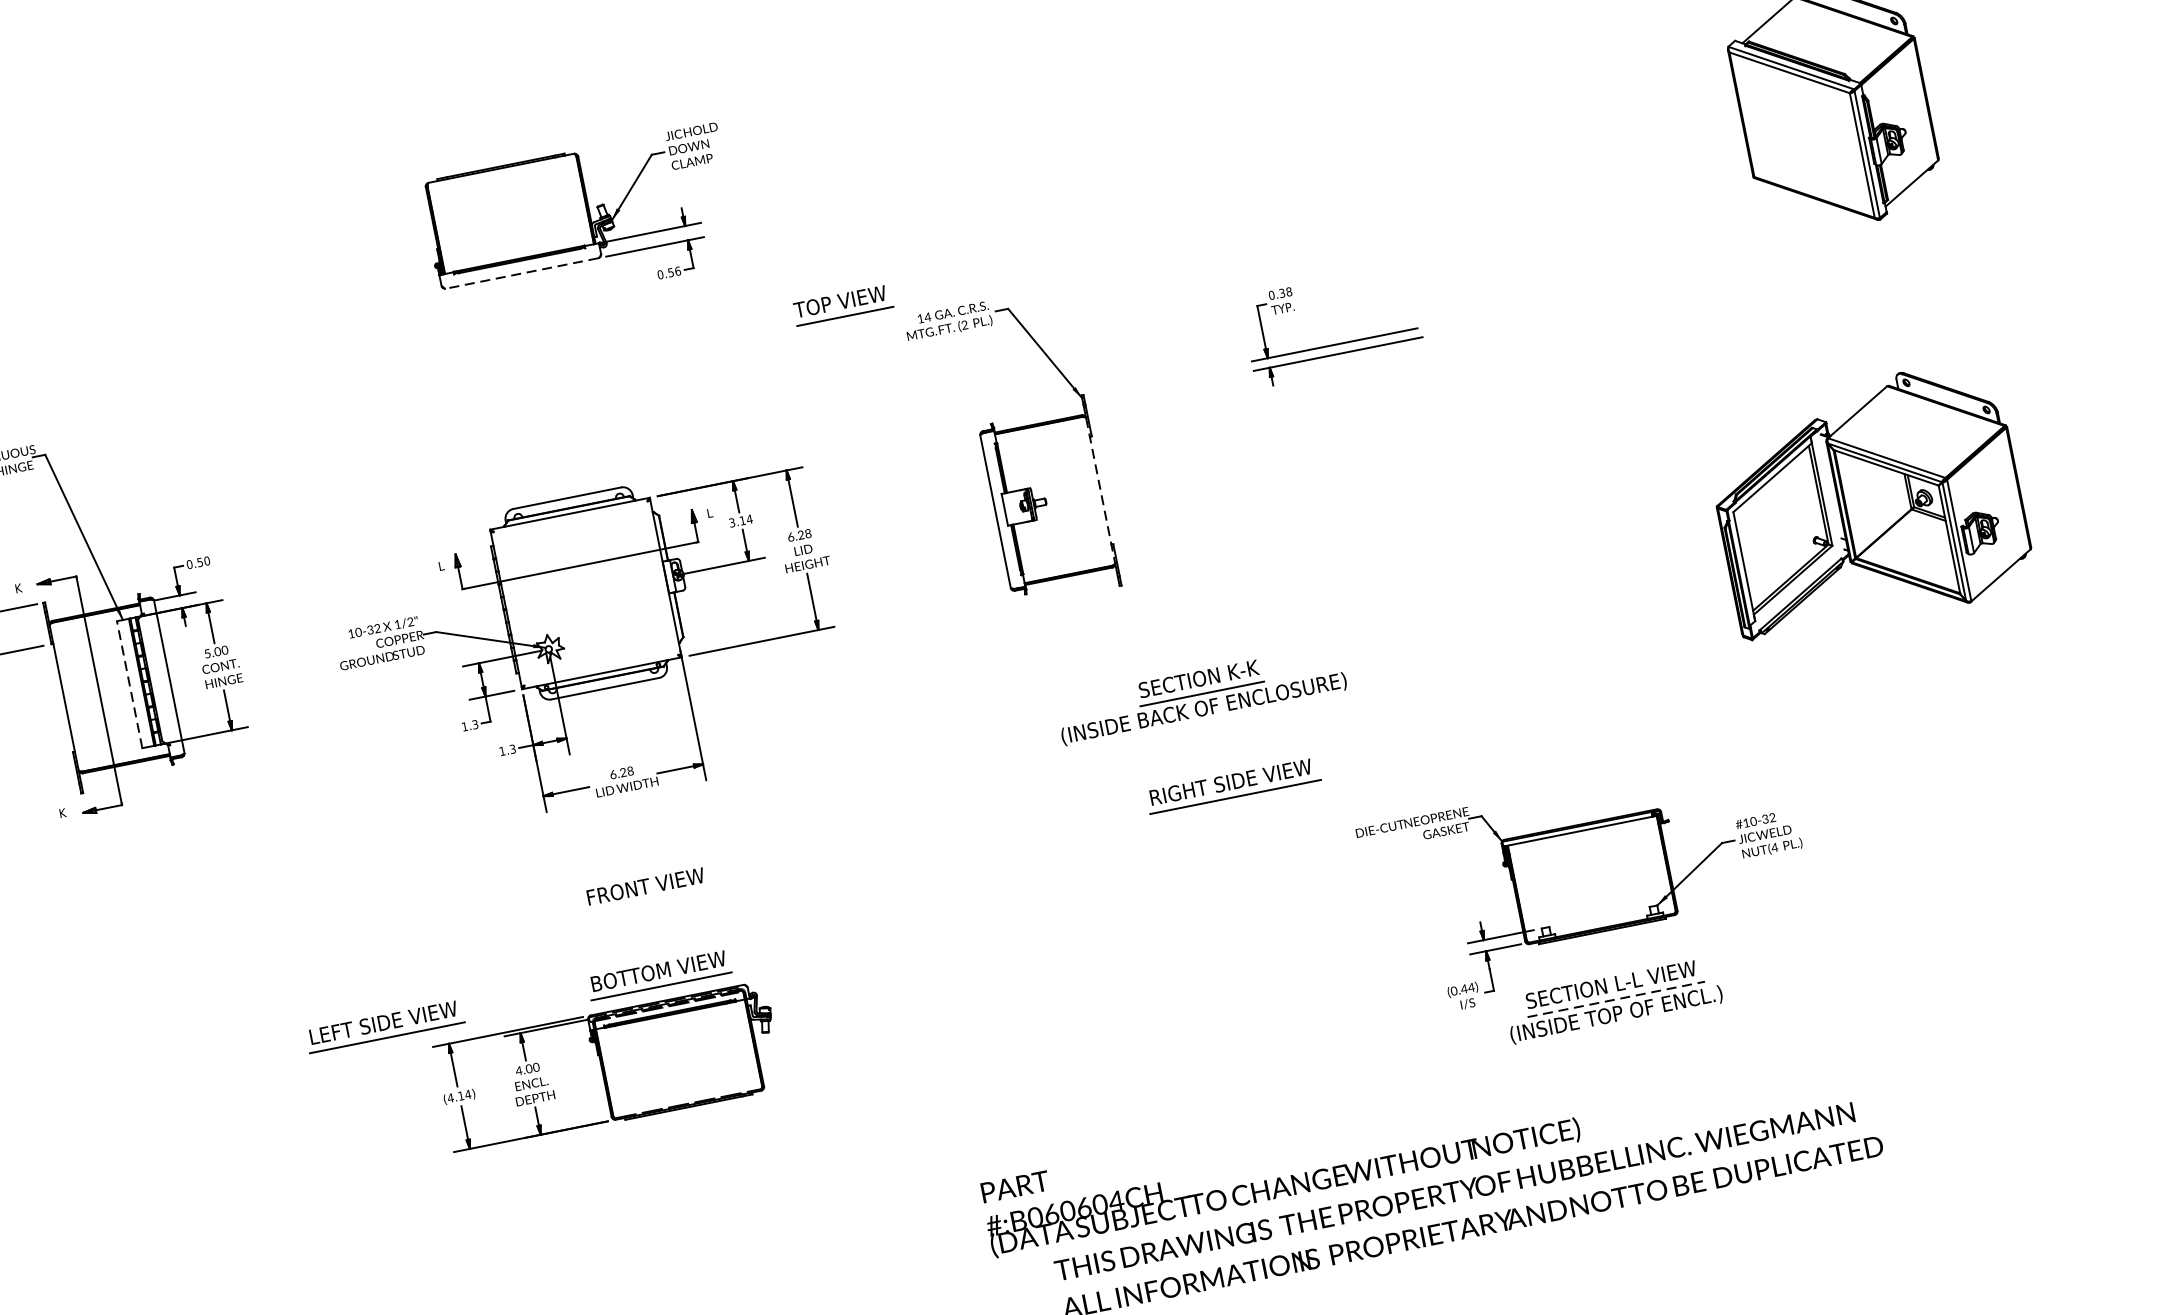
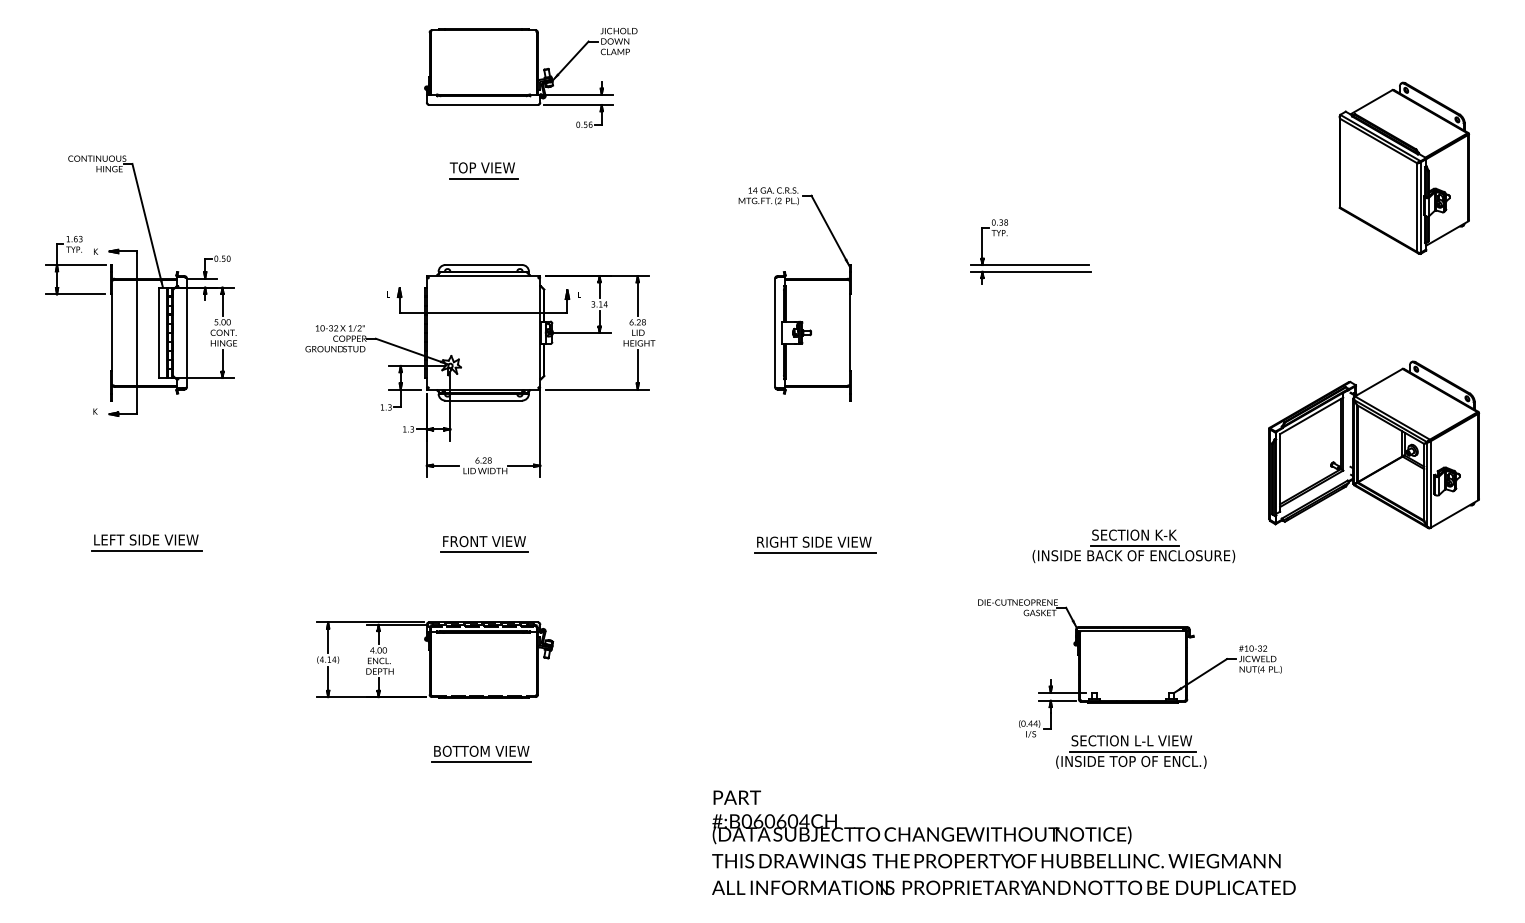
line: (522, 274) -> (483, 105), dashed -> solid
part: (842, 305) -> (483, 170), moved
line: (1099, 490) -> (849, 332), dashed -> solid
line: (129, 684) -> (158, 332), dashed -> solid
part: (1200, 693) -> (1133, 545), moved
part: (1233, 785) -> (815, 544), moved
line: (647, 902) -> (483, 552), added
part: (659, 974) -> (481, 753), moved
line: (1616, 999) -> (1133, 751), dashed -> solid
part: (384, 1026) -> (146, 542), moved
text: (1279, 1162) -> (921, 817), moved

